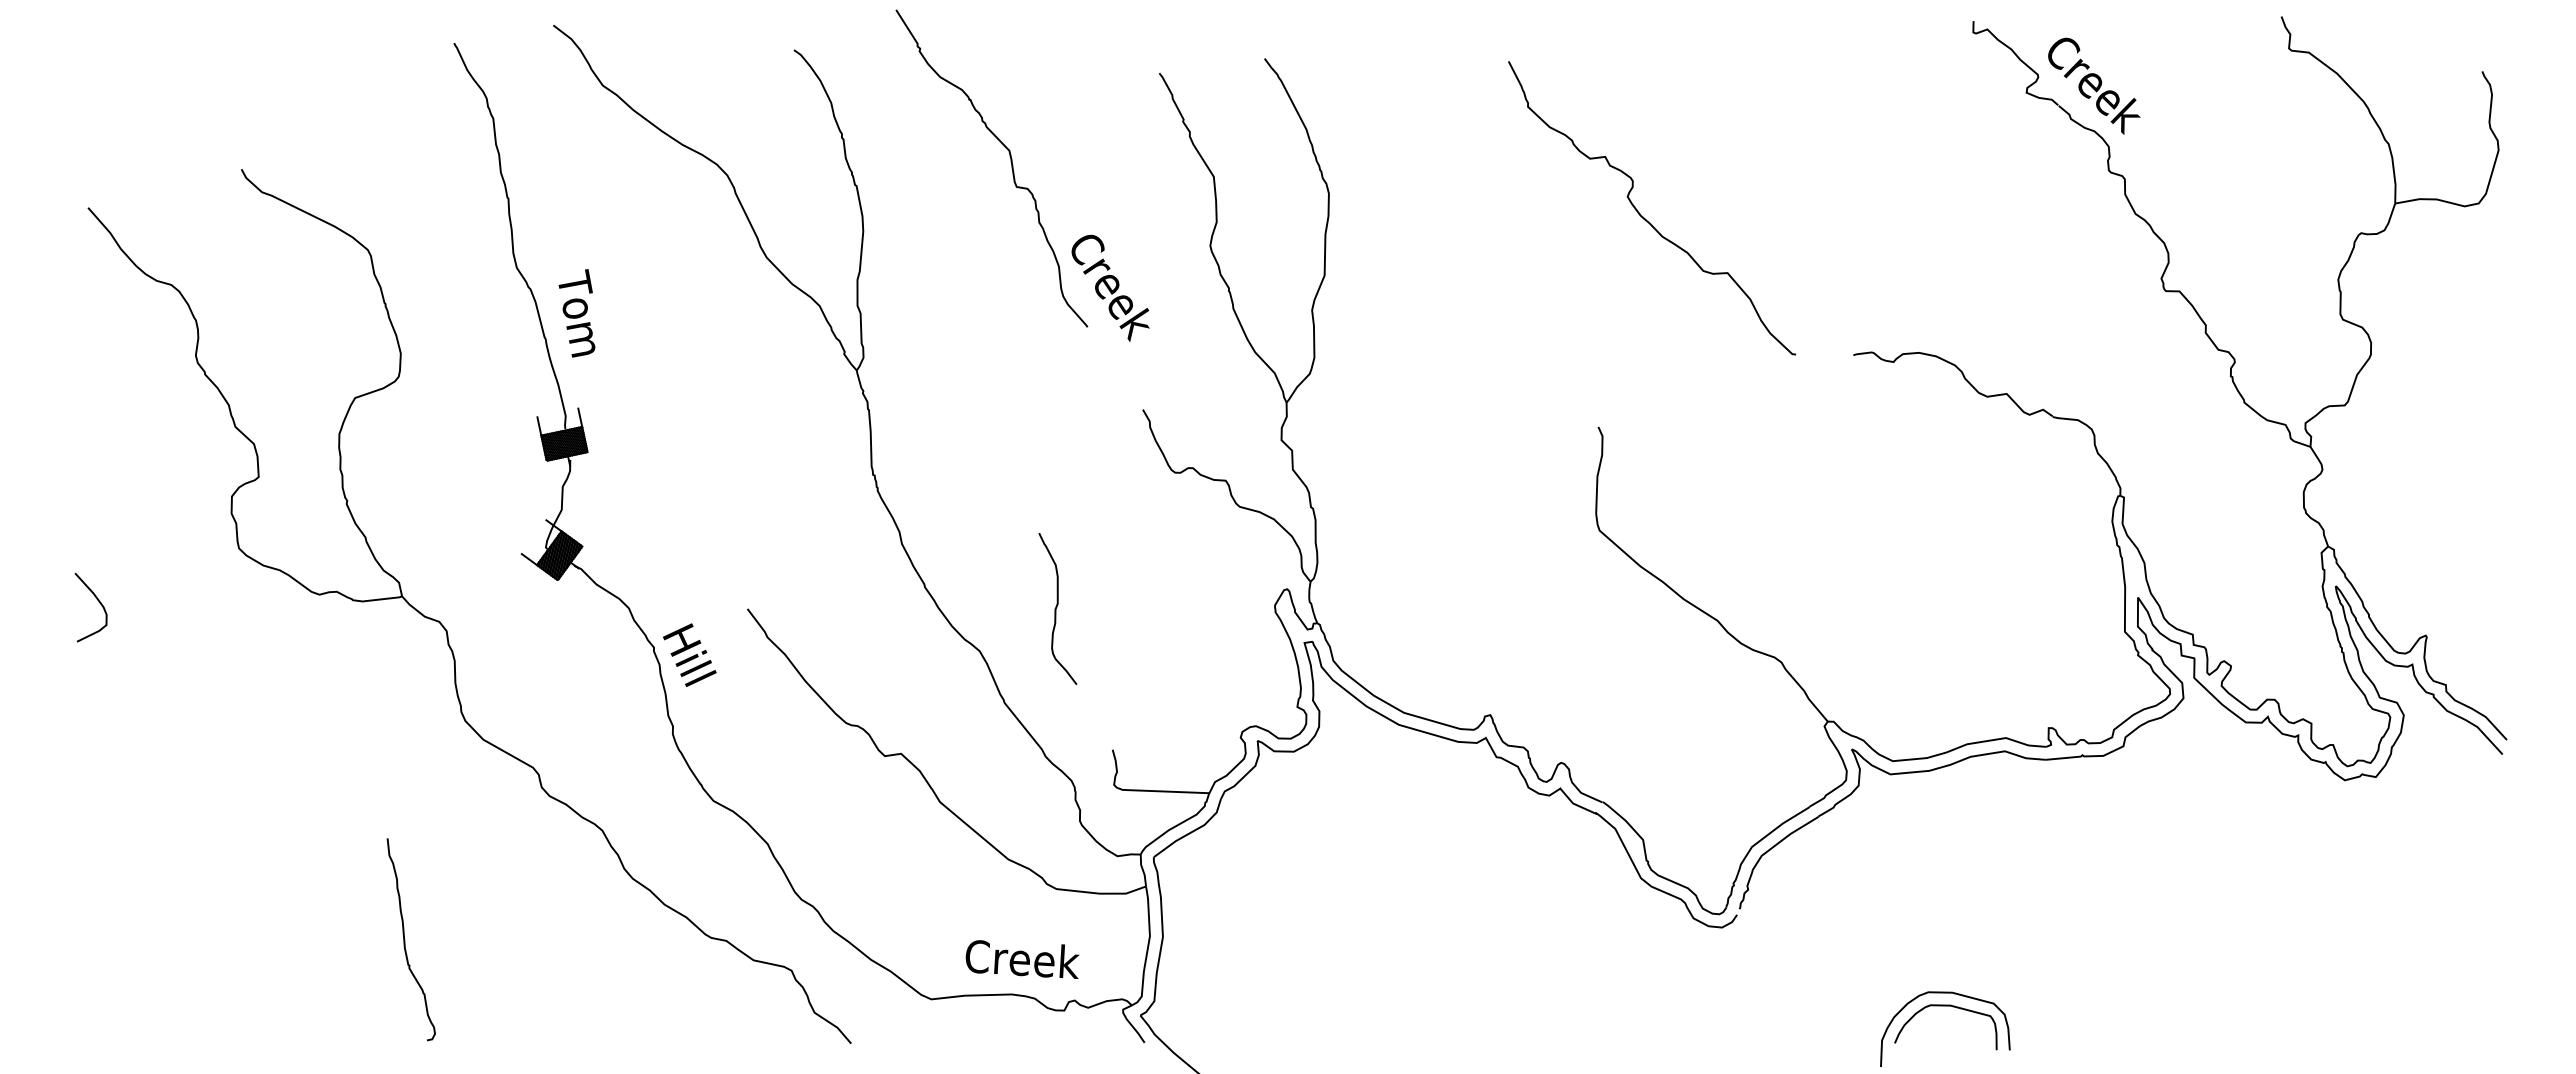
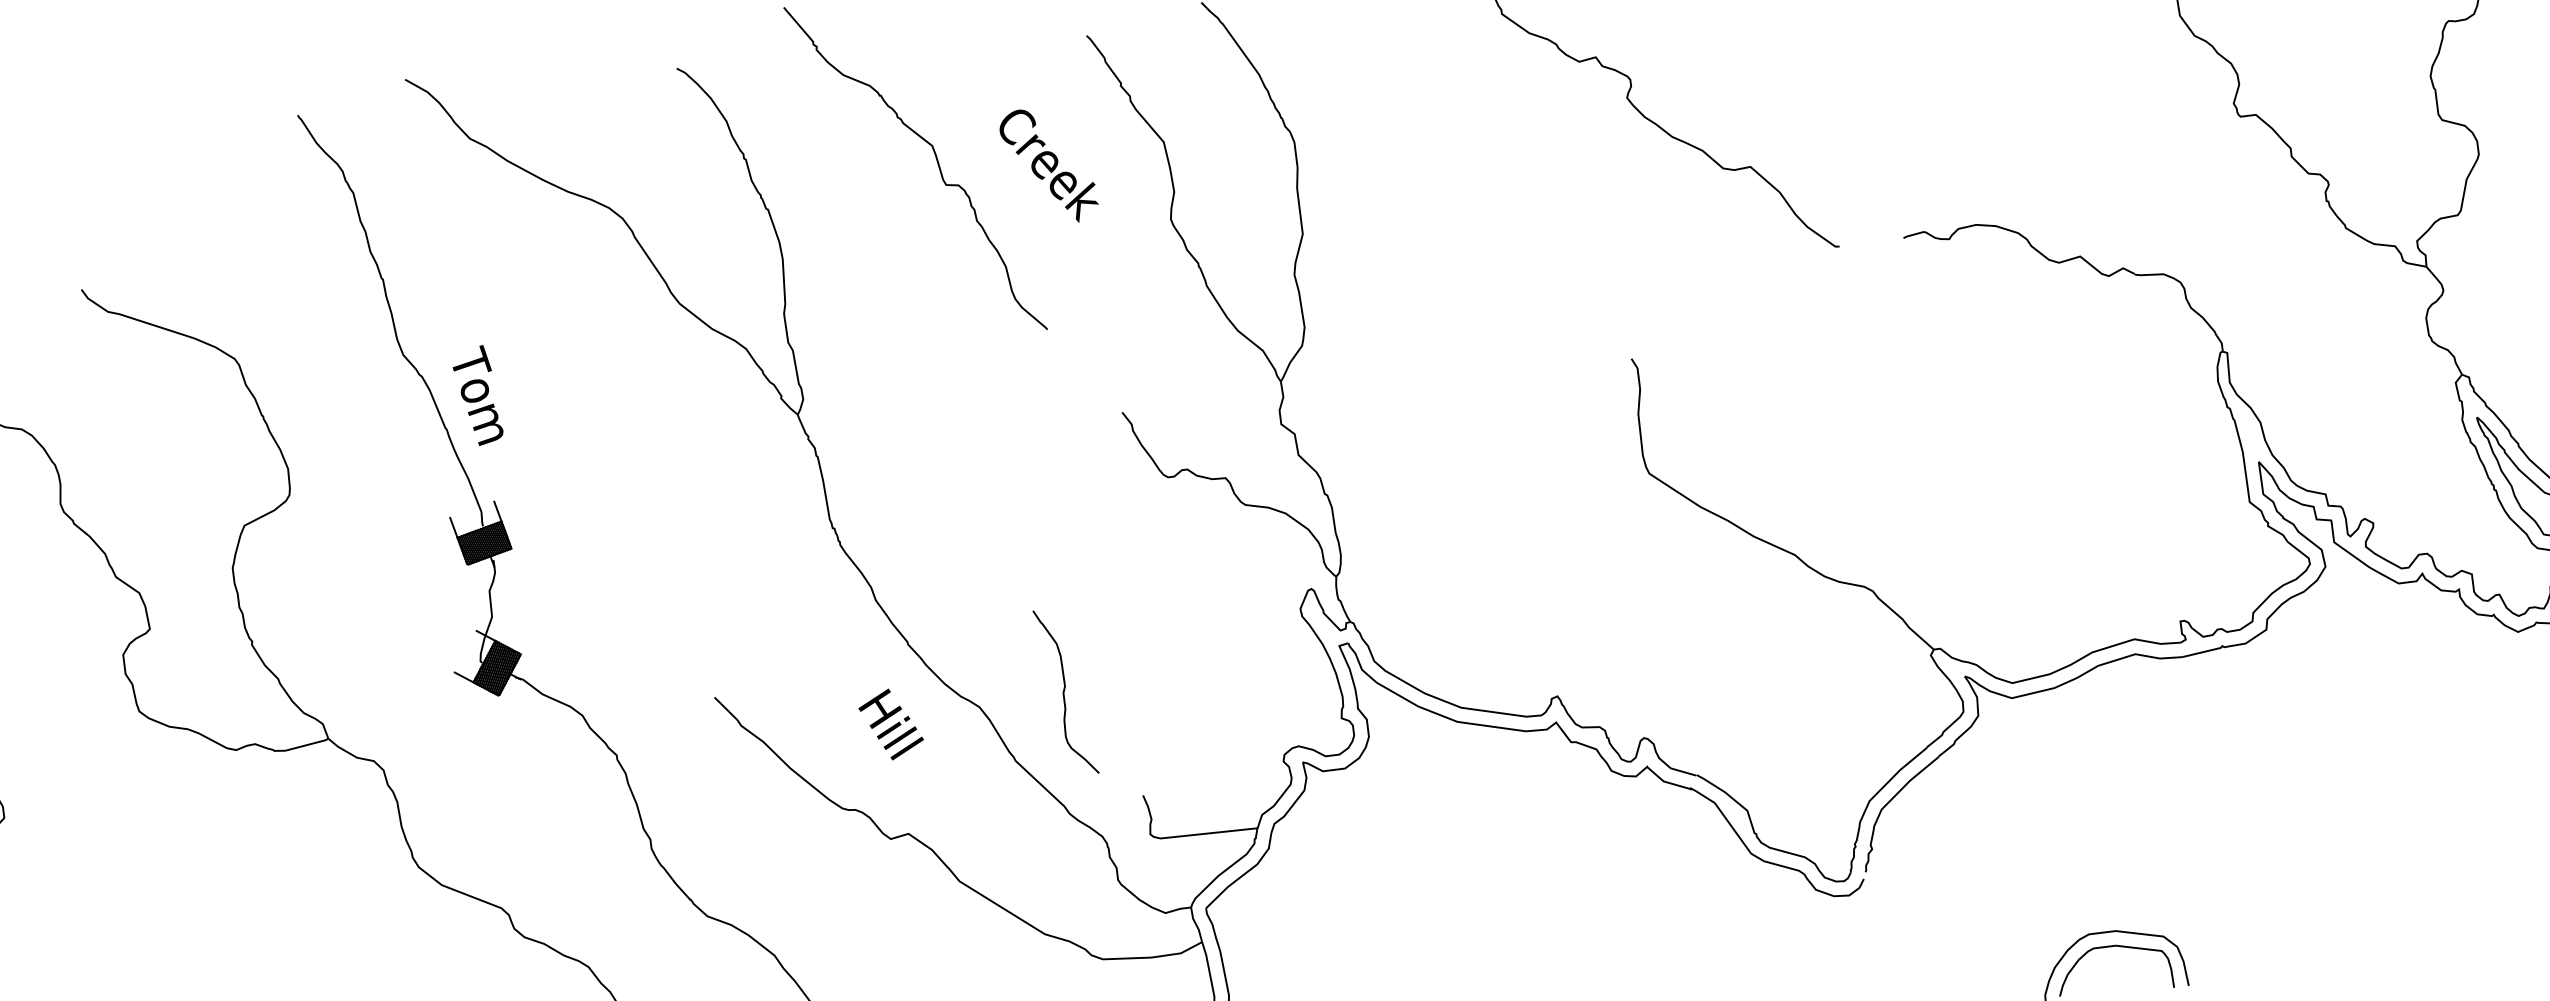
text: (1110, 287) -> (1048, 165), moved
curve: (1057, 607) -> (1065, 690), moved
text: (689, 654) -> (890, 723), moved

